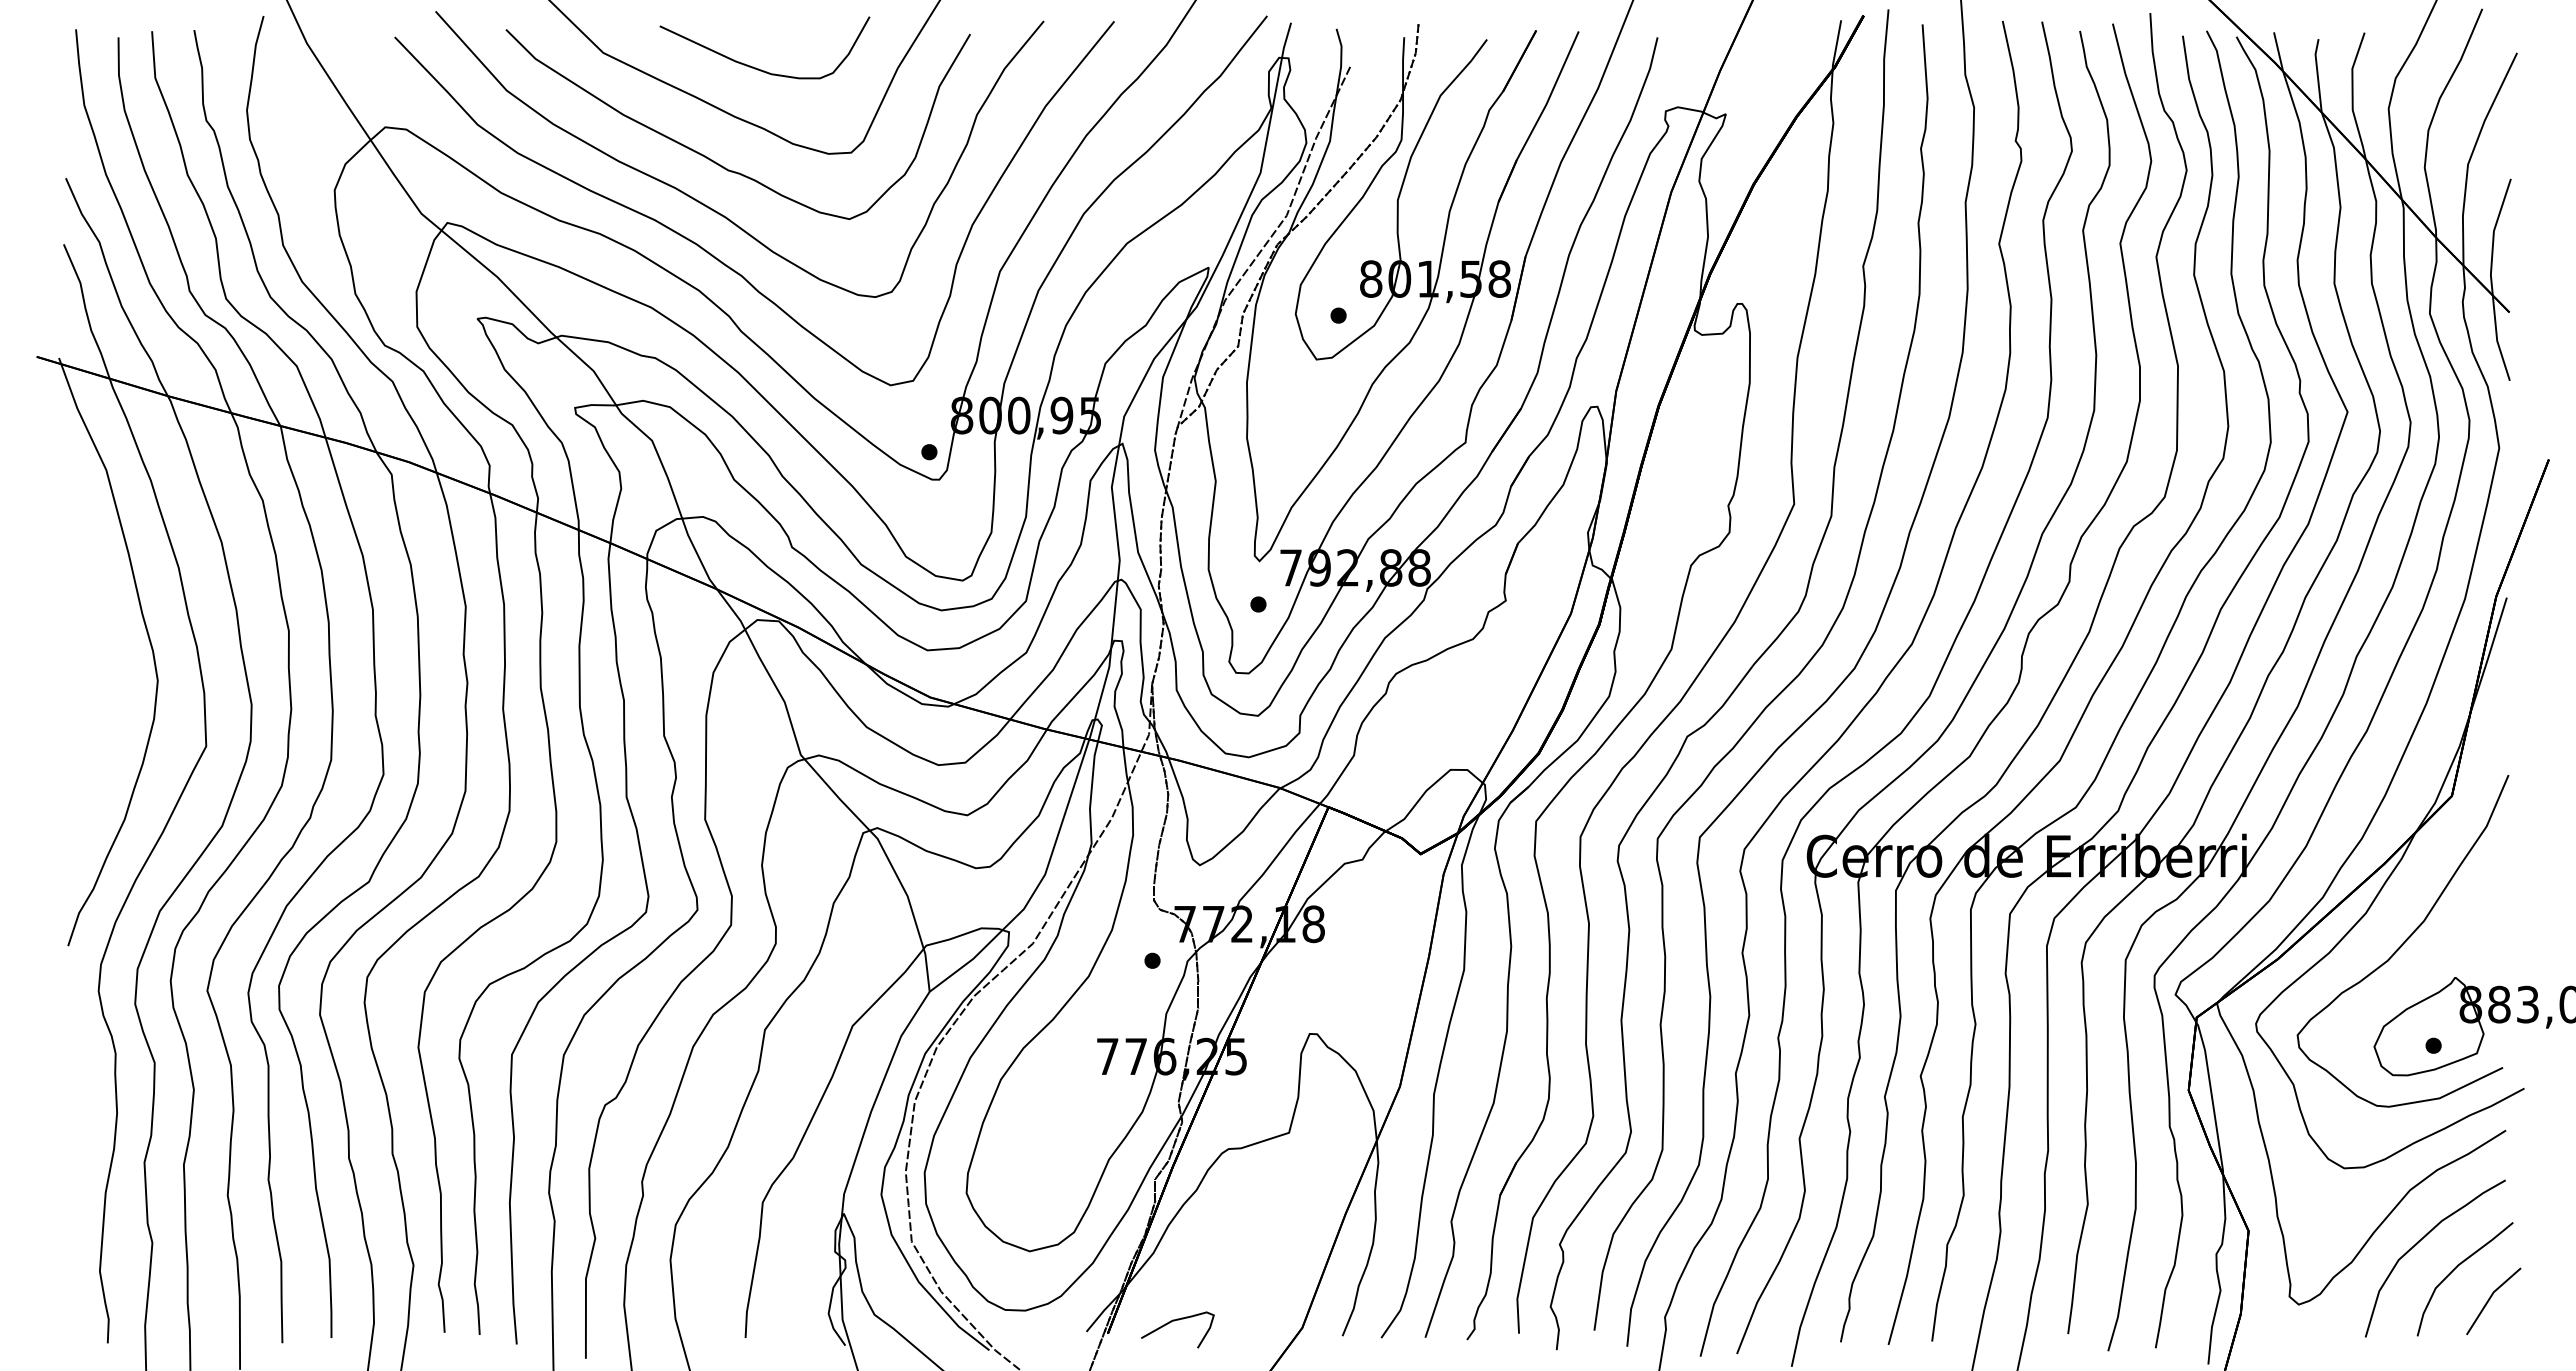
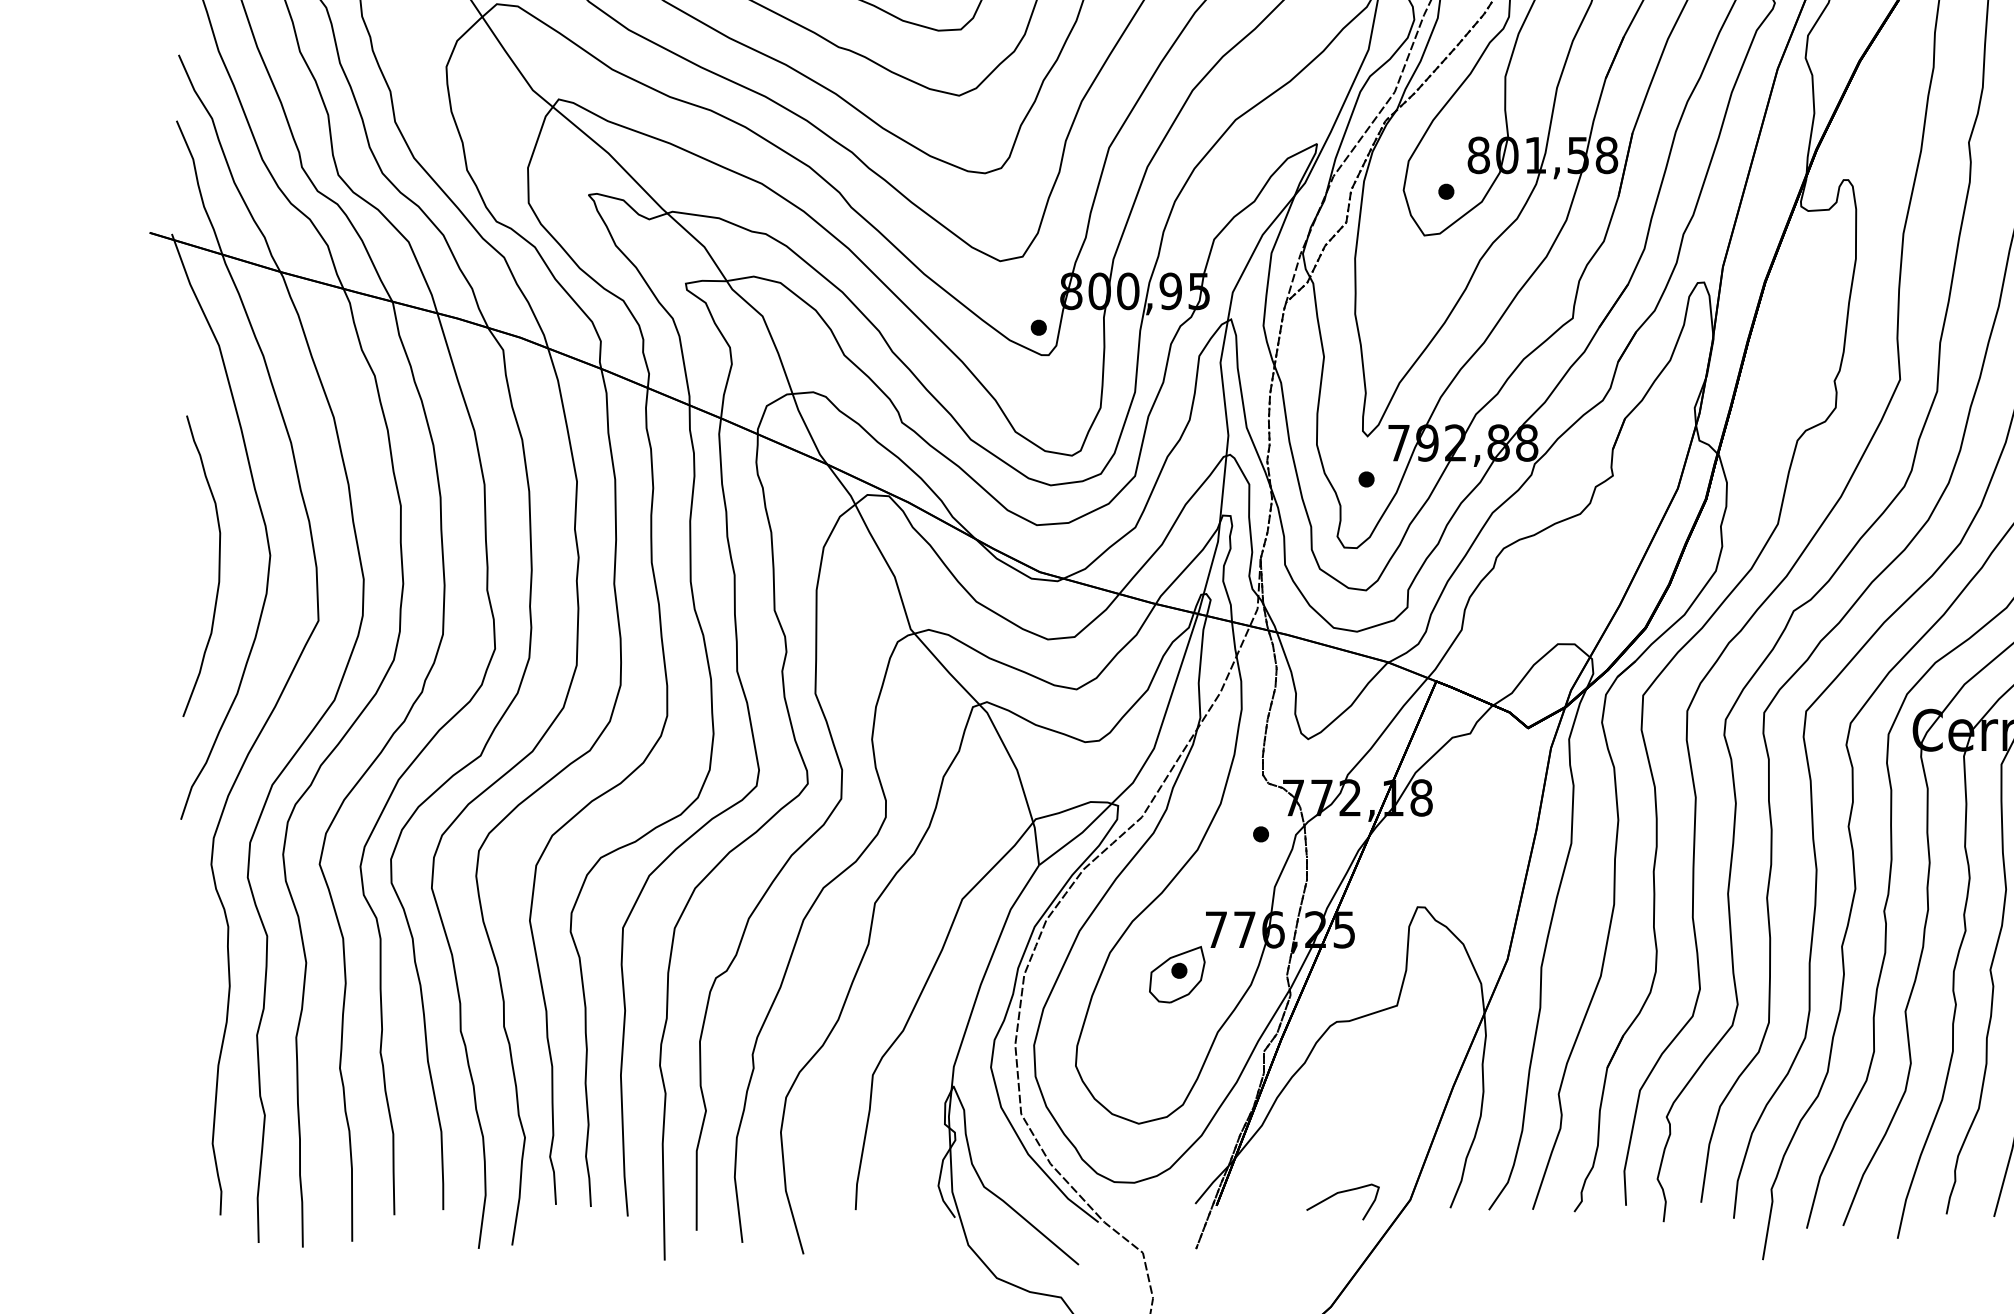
curve: (105, 692) -> (218, 567), added
part: (1068, 1101) -> (1177, 974), added
curve: (1174, 1321) -> (1339, 1193), moved

